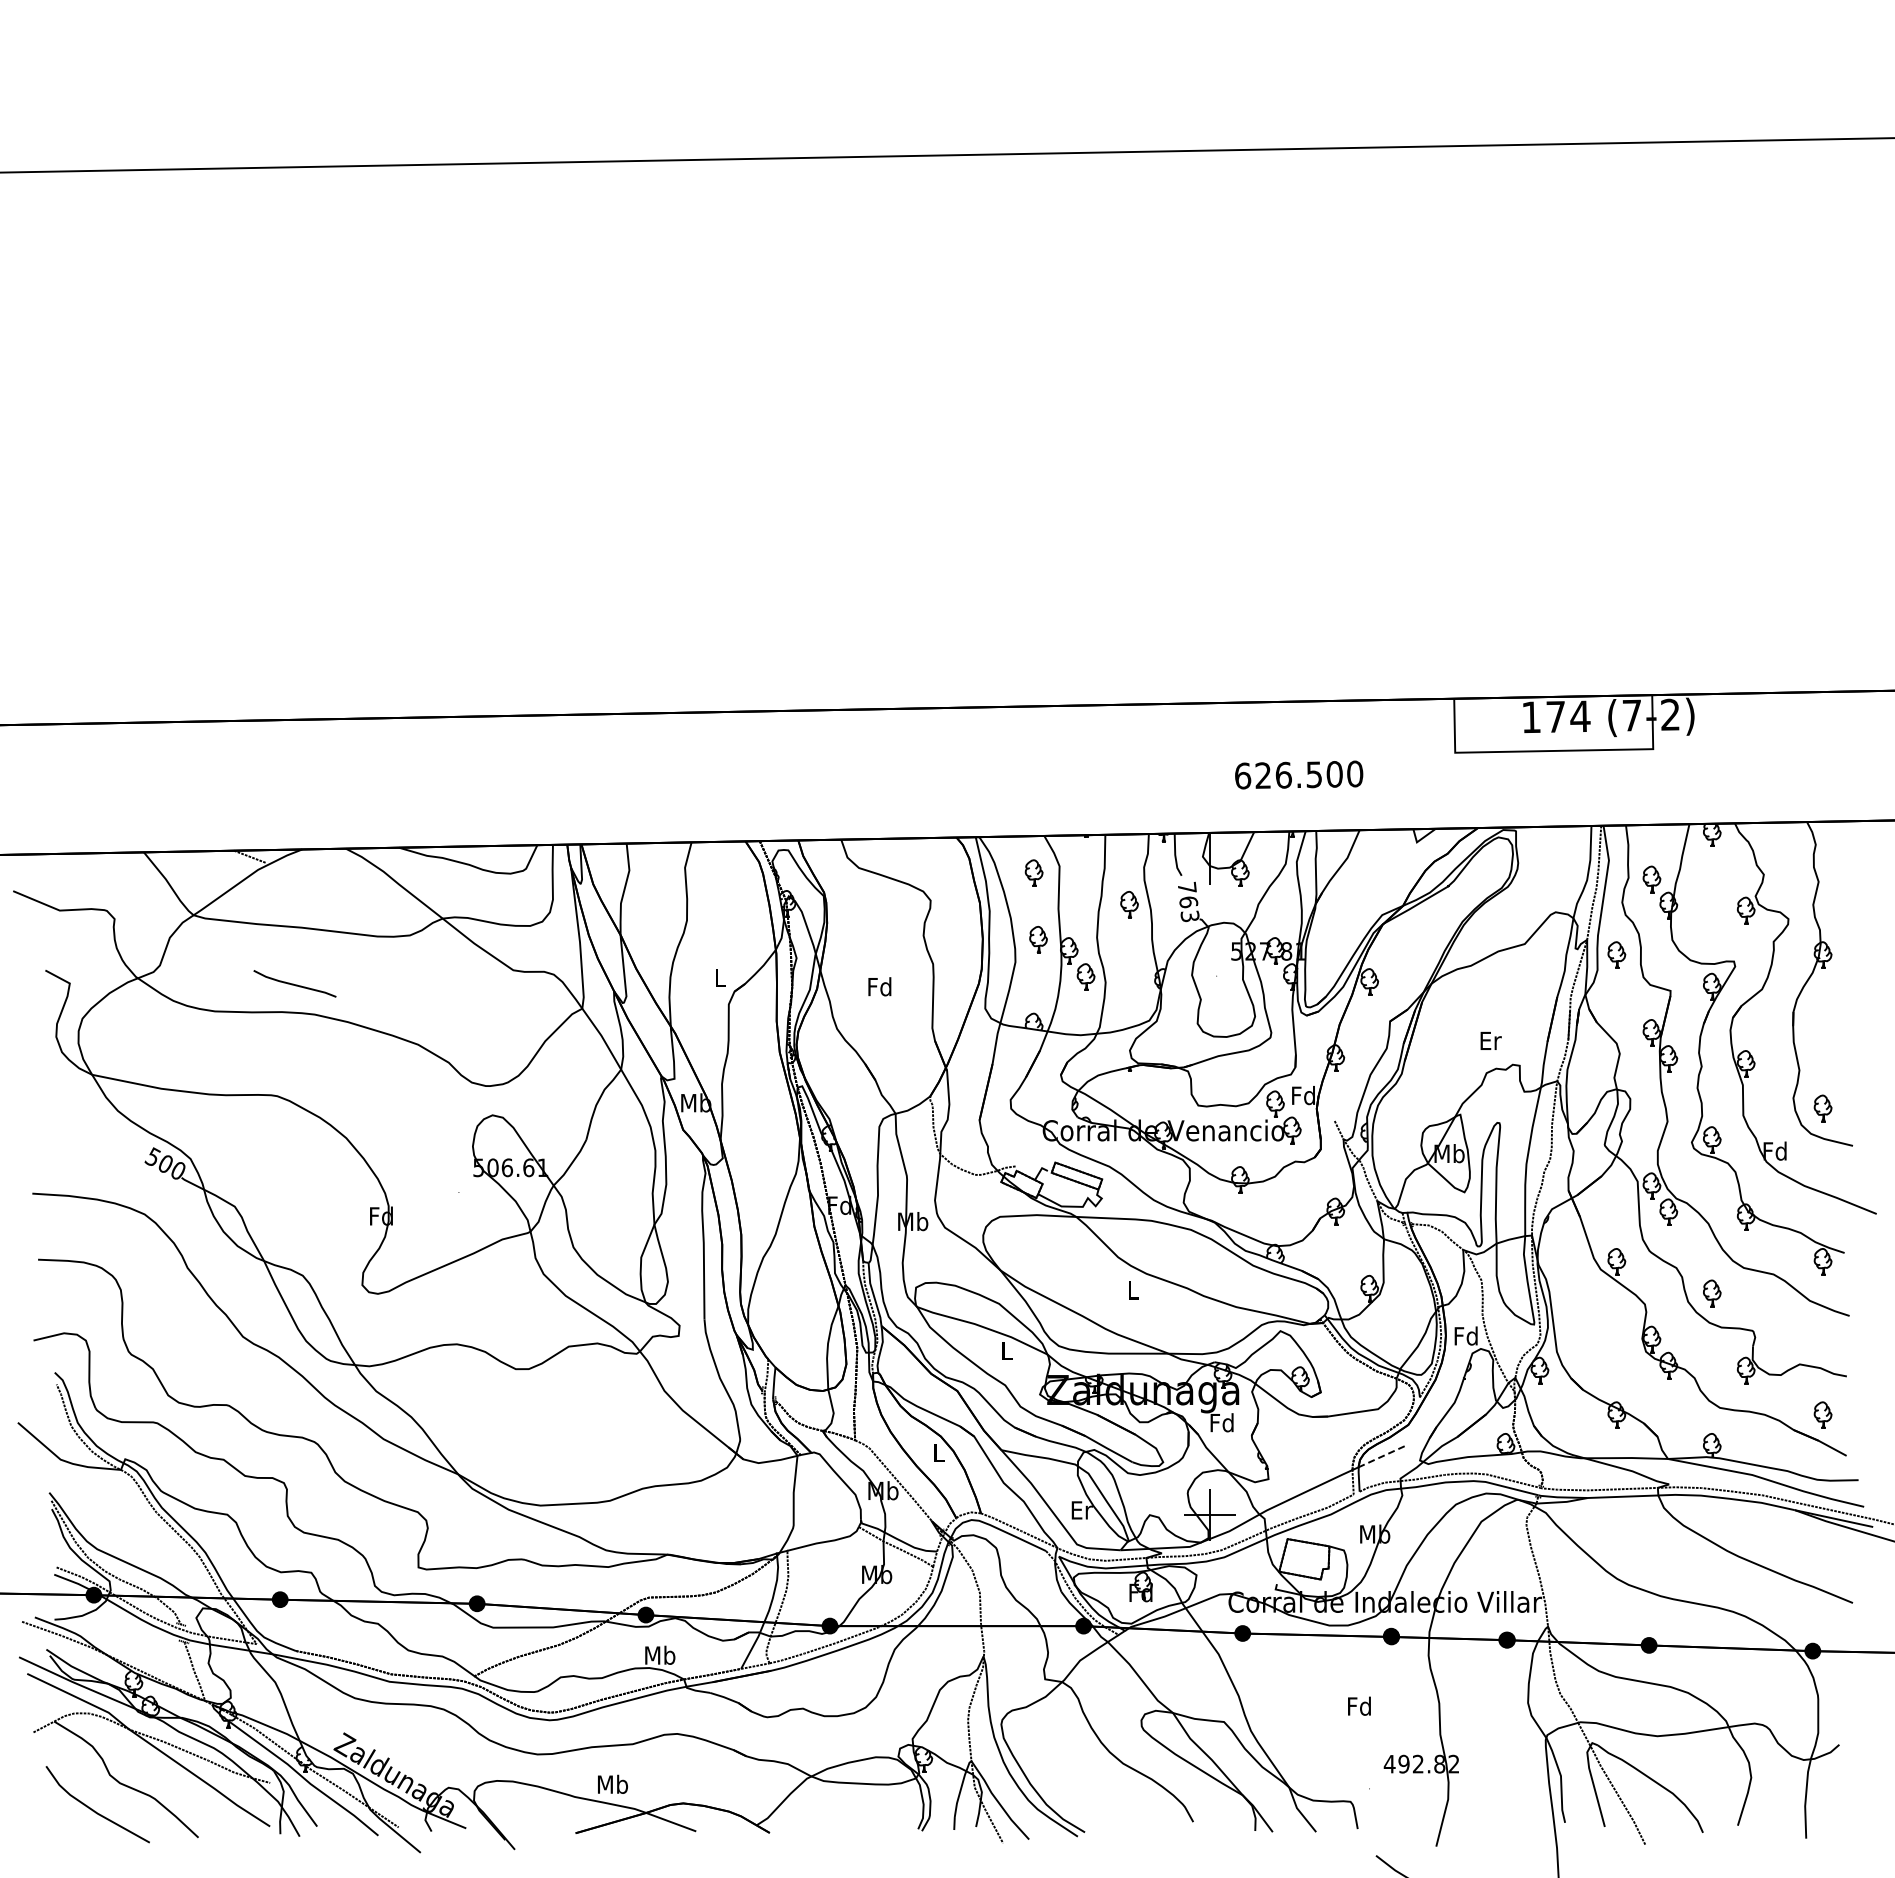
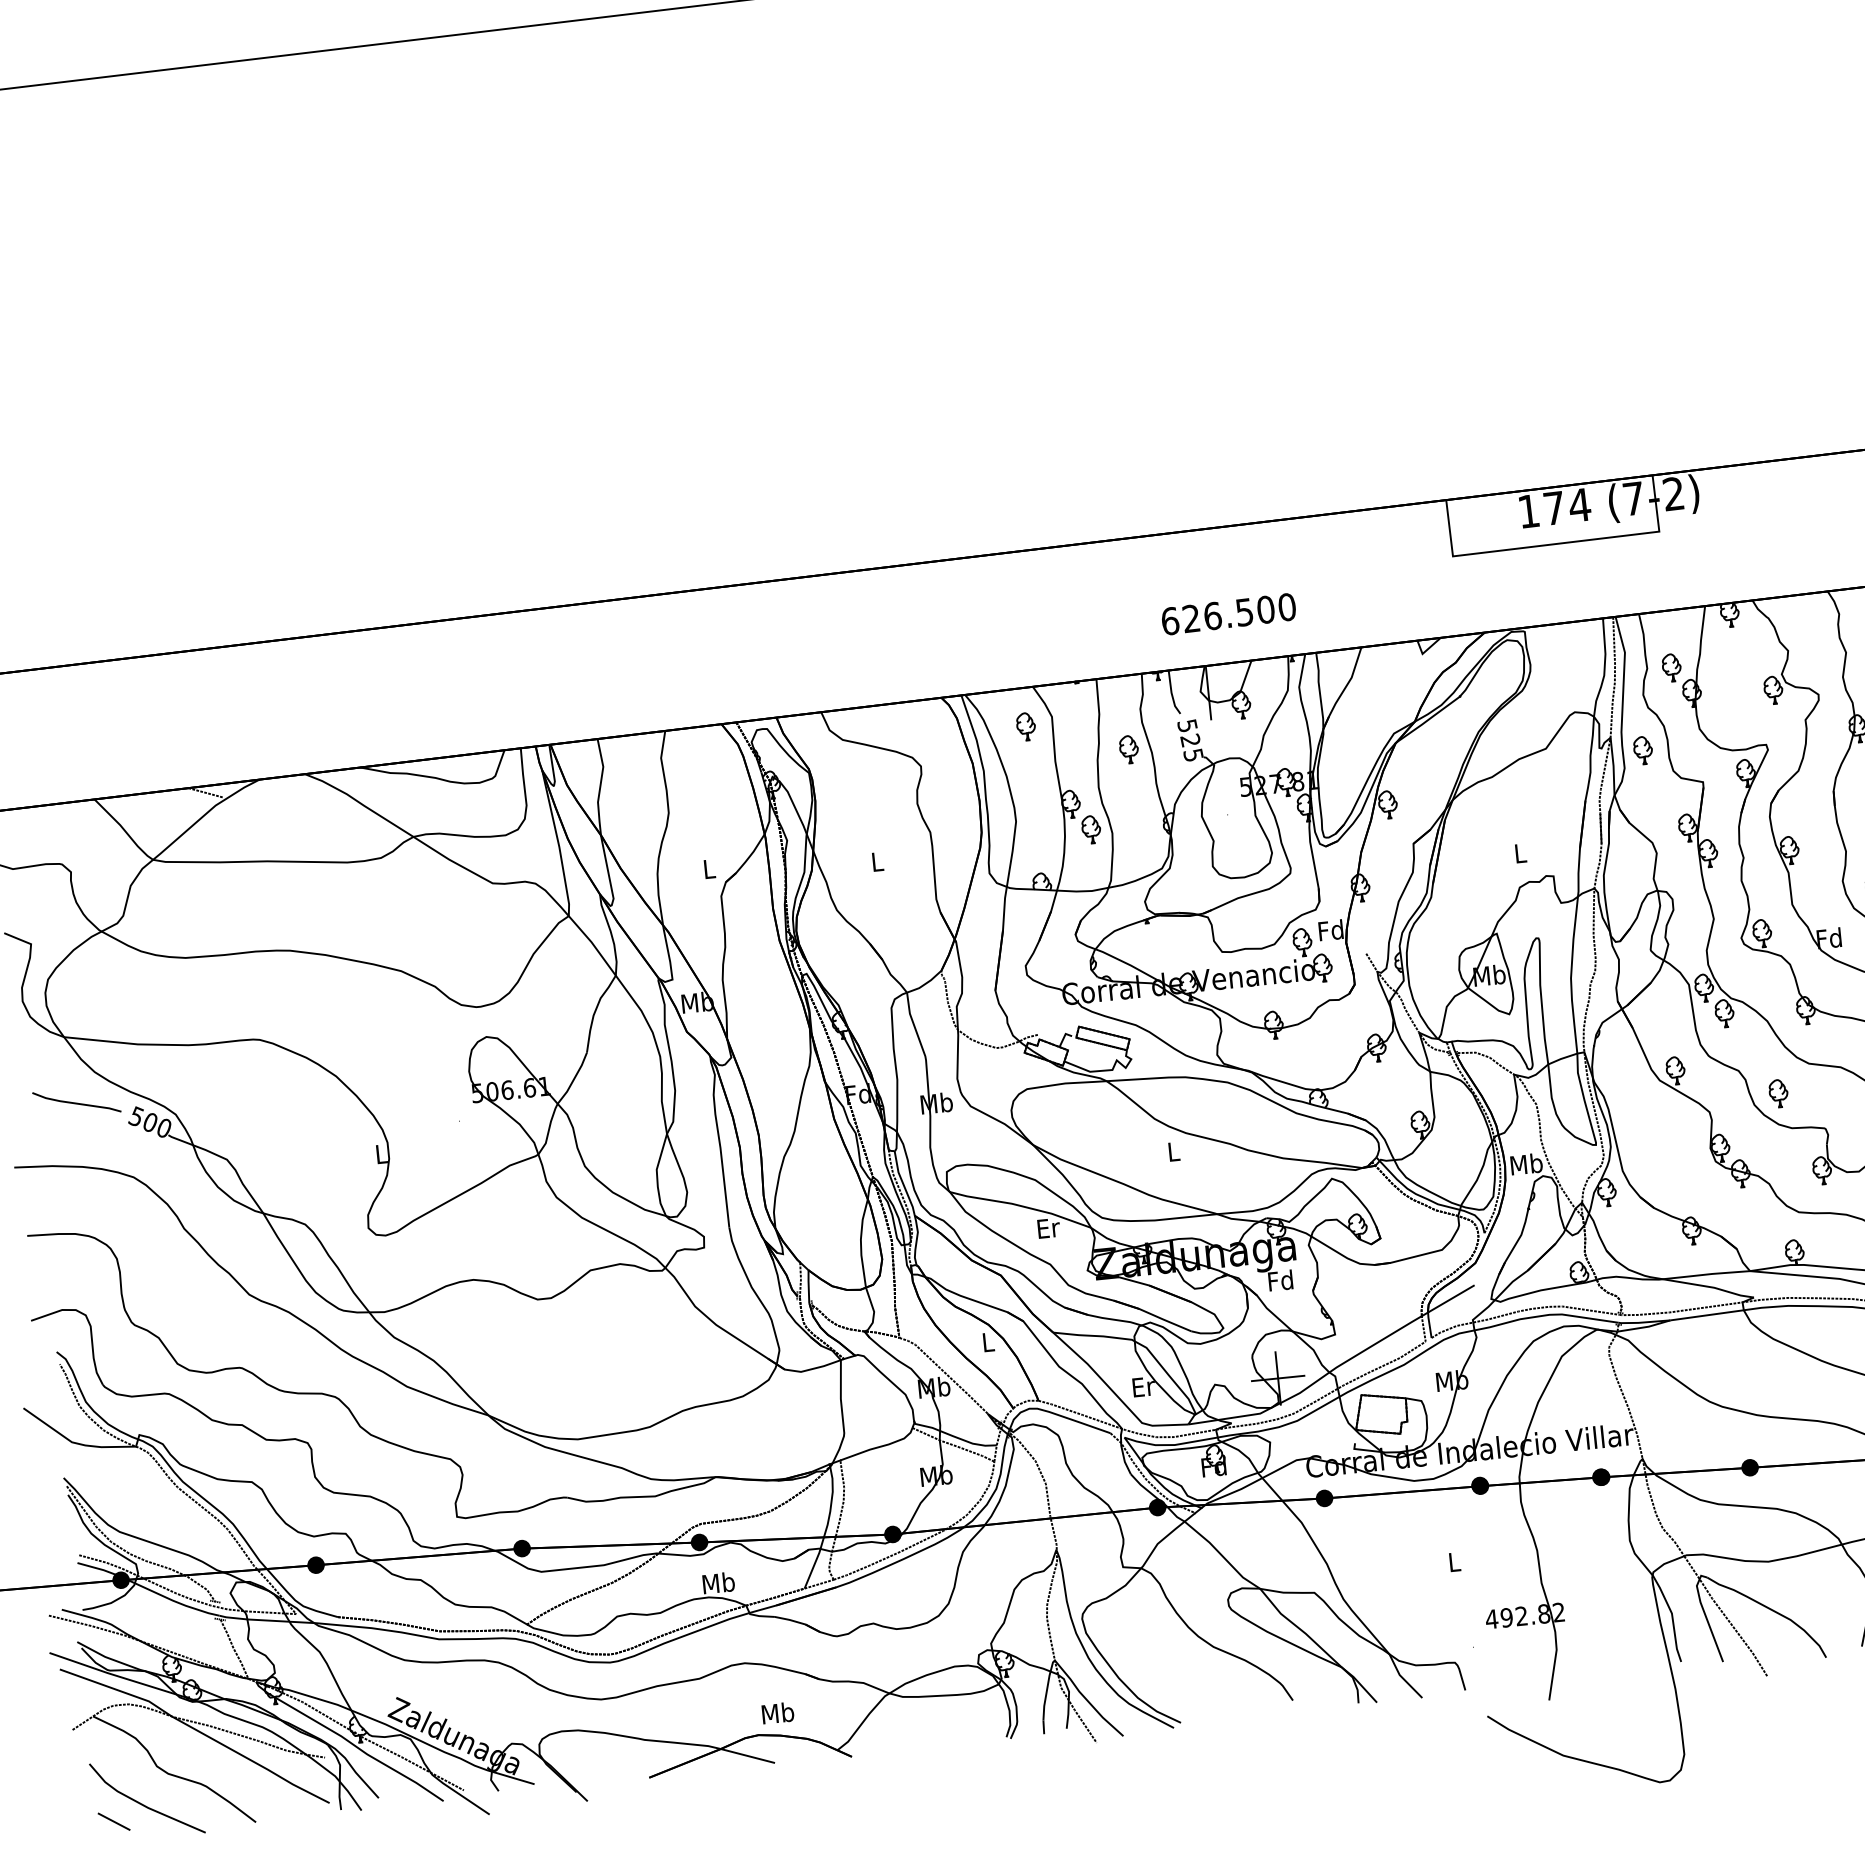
text: (1299, 774) -> (1229, 613), moved
text: (1188, 901) -> (1190, 739), 763 -> 525
part: (1038, 939) -> (1037, 795), removed
line: (293, 983) -> (75, 1102), moved
text: (879, 986) -> (876, 861), Fd -> L
text: (1490, 1040) -> (1520, 853), Er -> L
text: (381, 1215) -> (381, 1153), Fd -> L
text: (1466, 1335) -> (1526, 1163), Fd -> Mb
text: (1007, 1350) -> (1048, 1227), L -> Er
line: (1381, 1456) -> (1450, 1298), dashed -> solid
text: (1359, 1705) -> (1454, 1561), Fd -> L
text: (612, 1783) -> (777, 1712), moved
line: (63, 1823) -> (113, 1821), added

